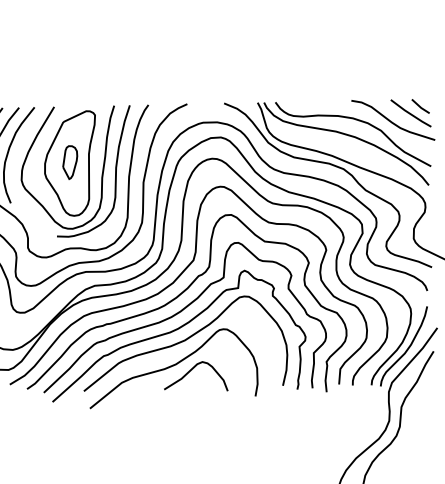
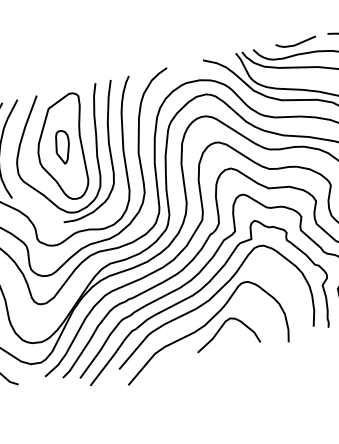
line: (318, 104) -> (295, 43), added

